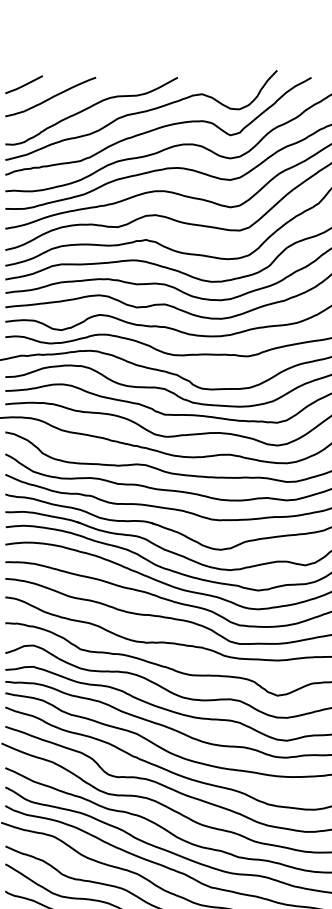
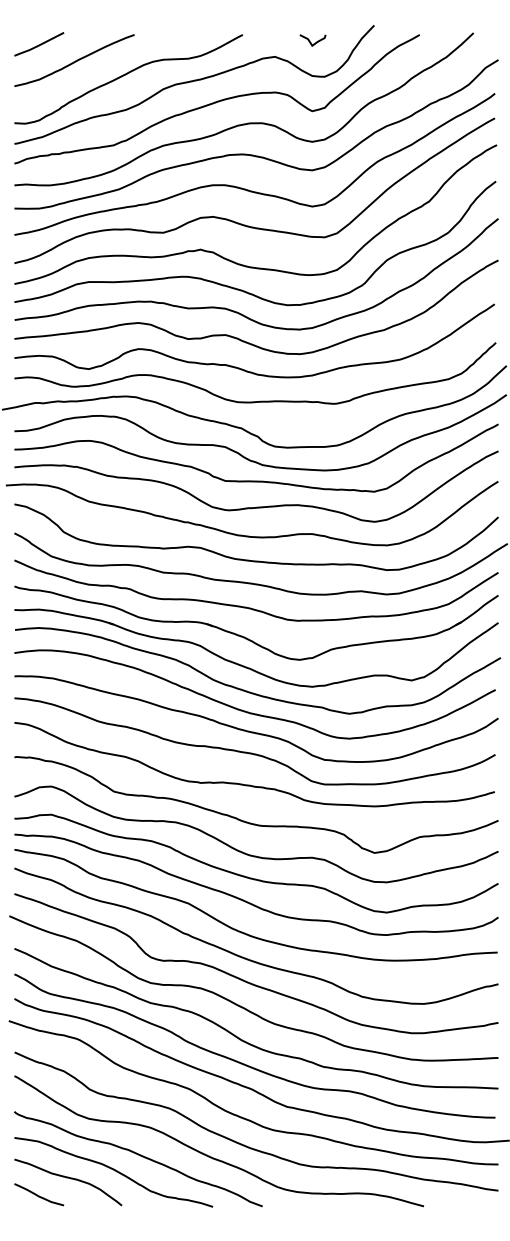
curve: (229, 81) -> (310, 40), added

